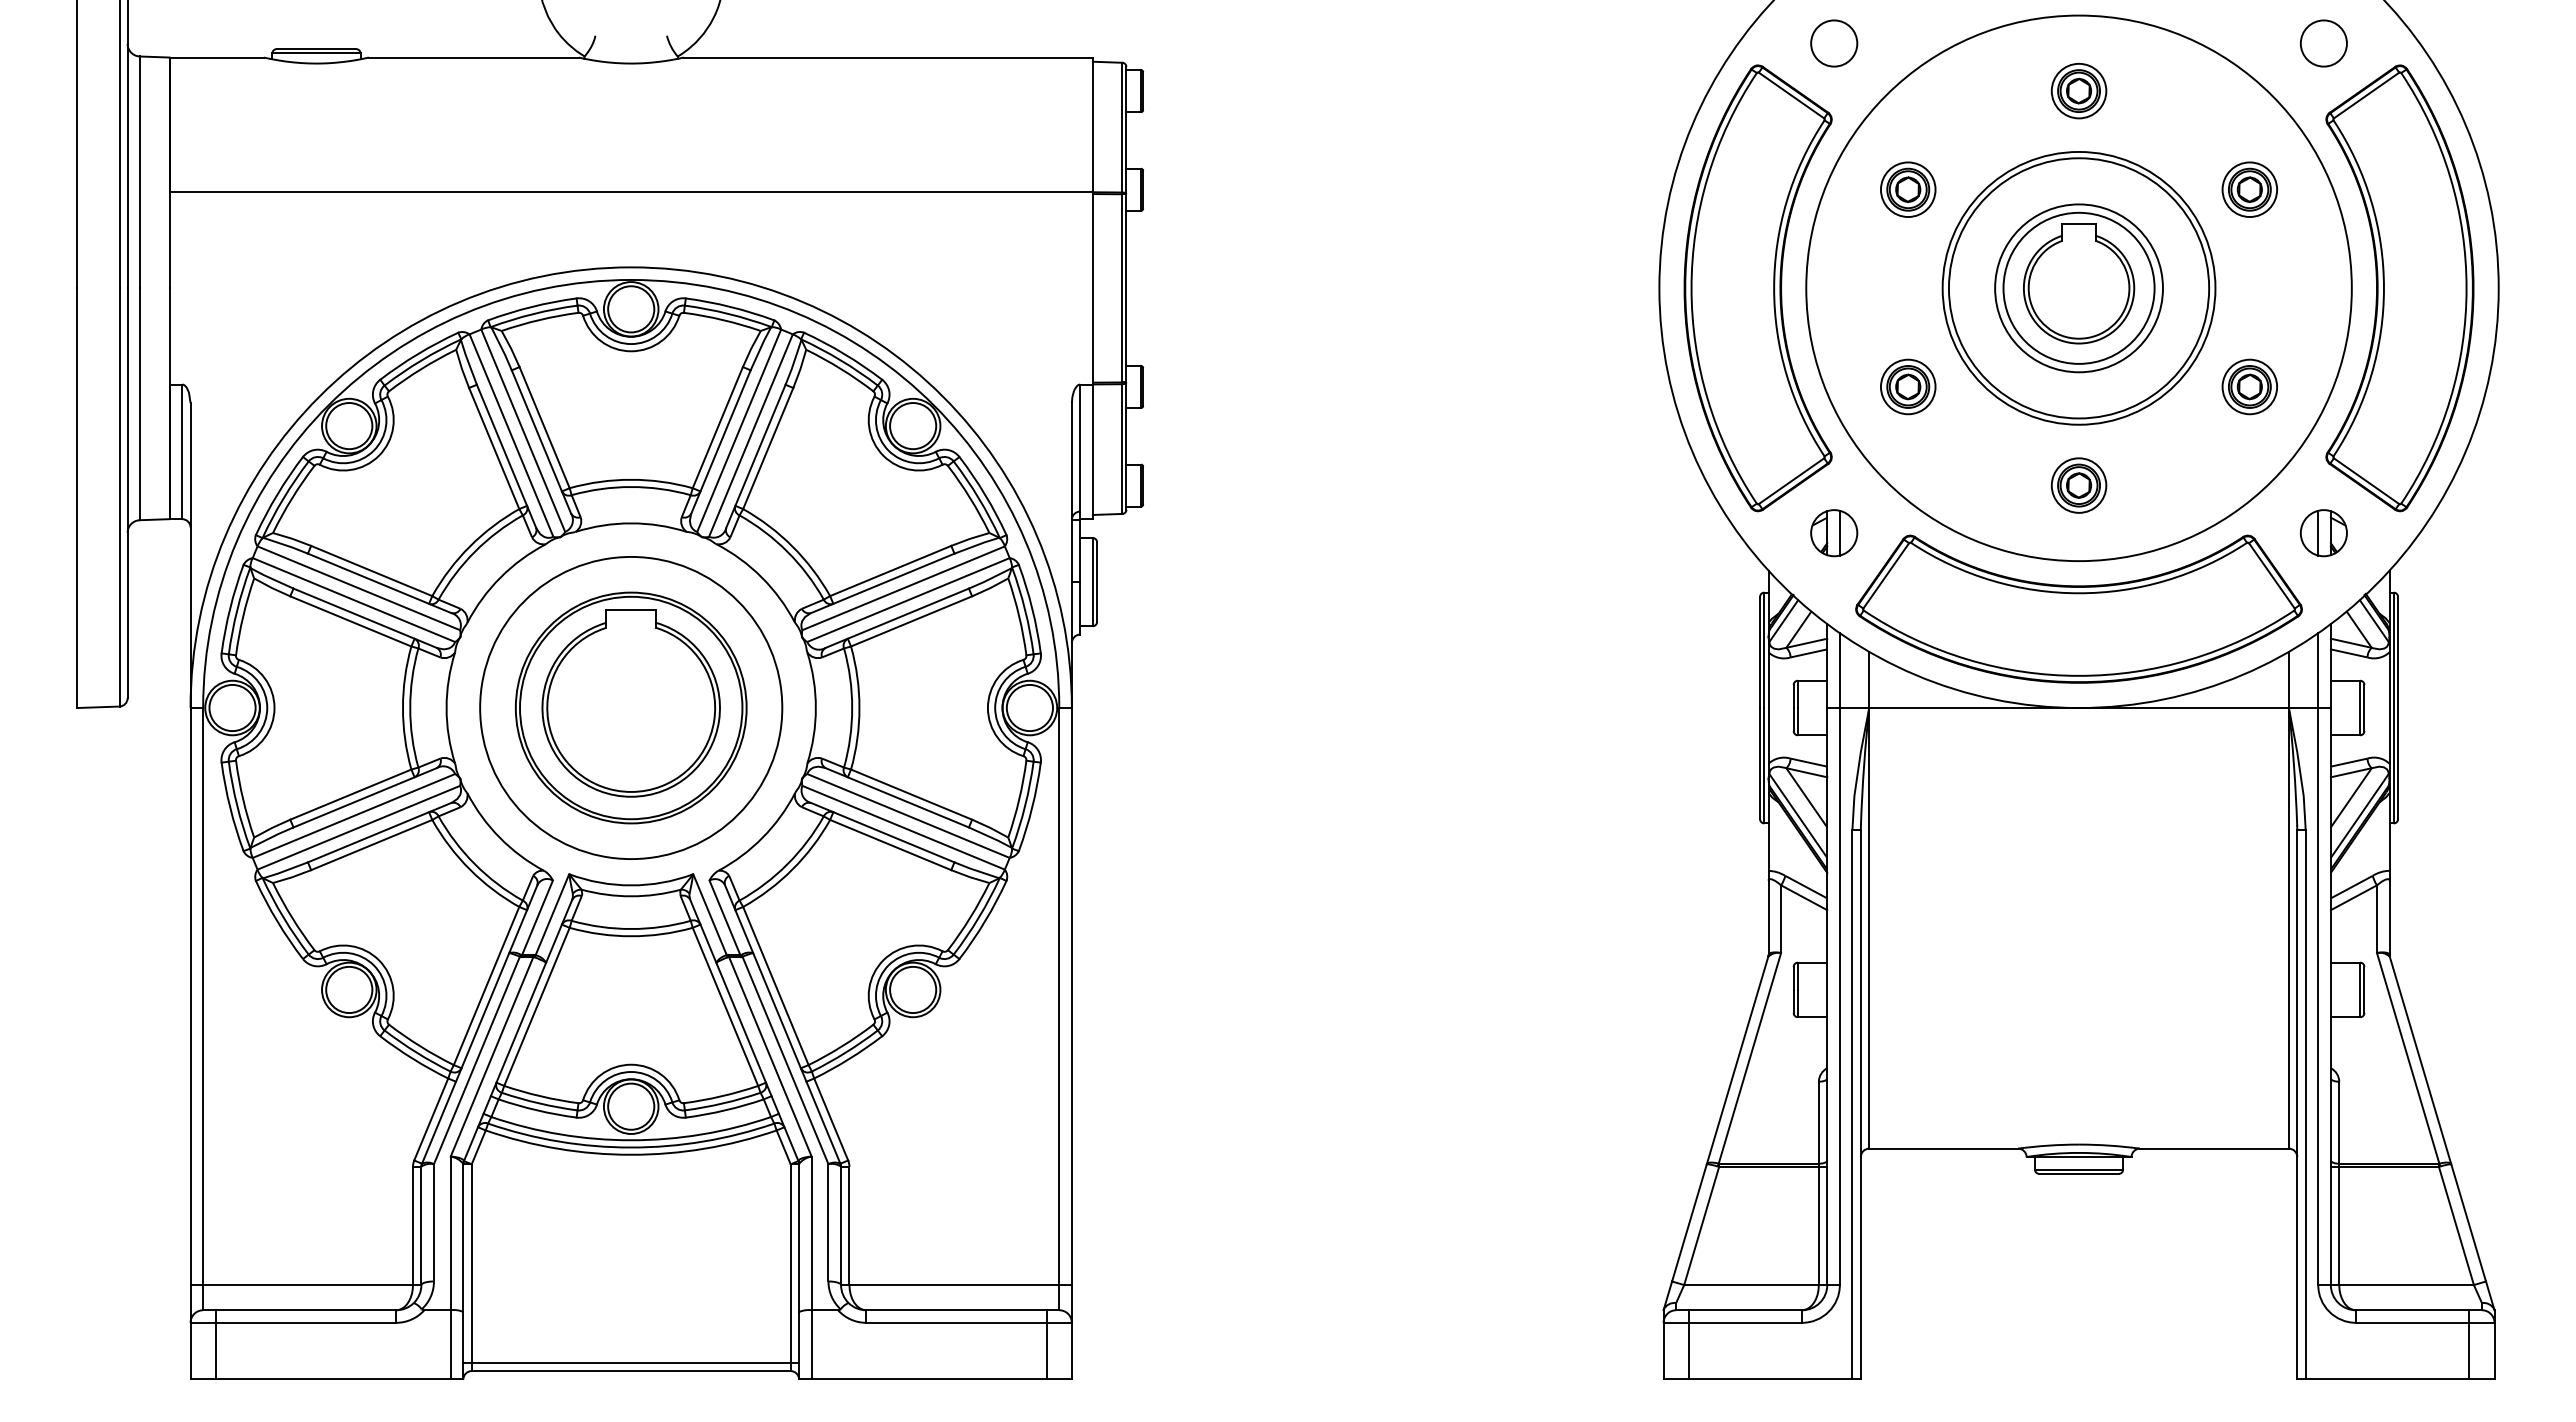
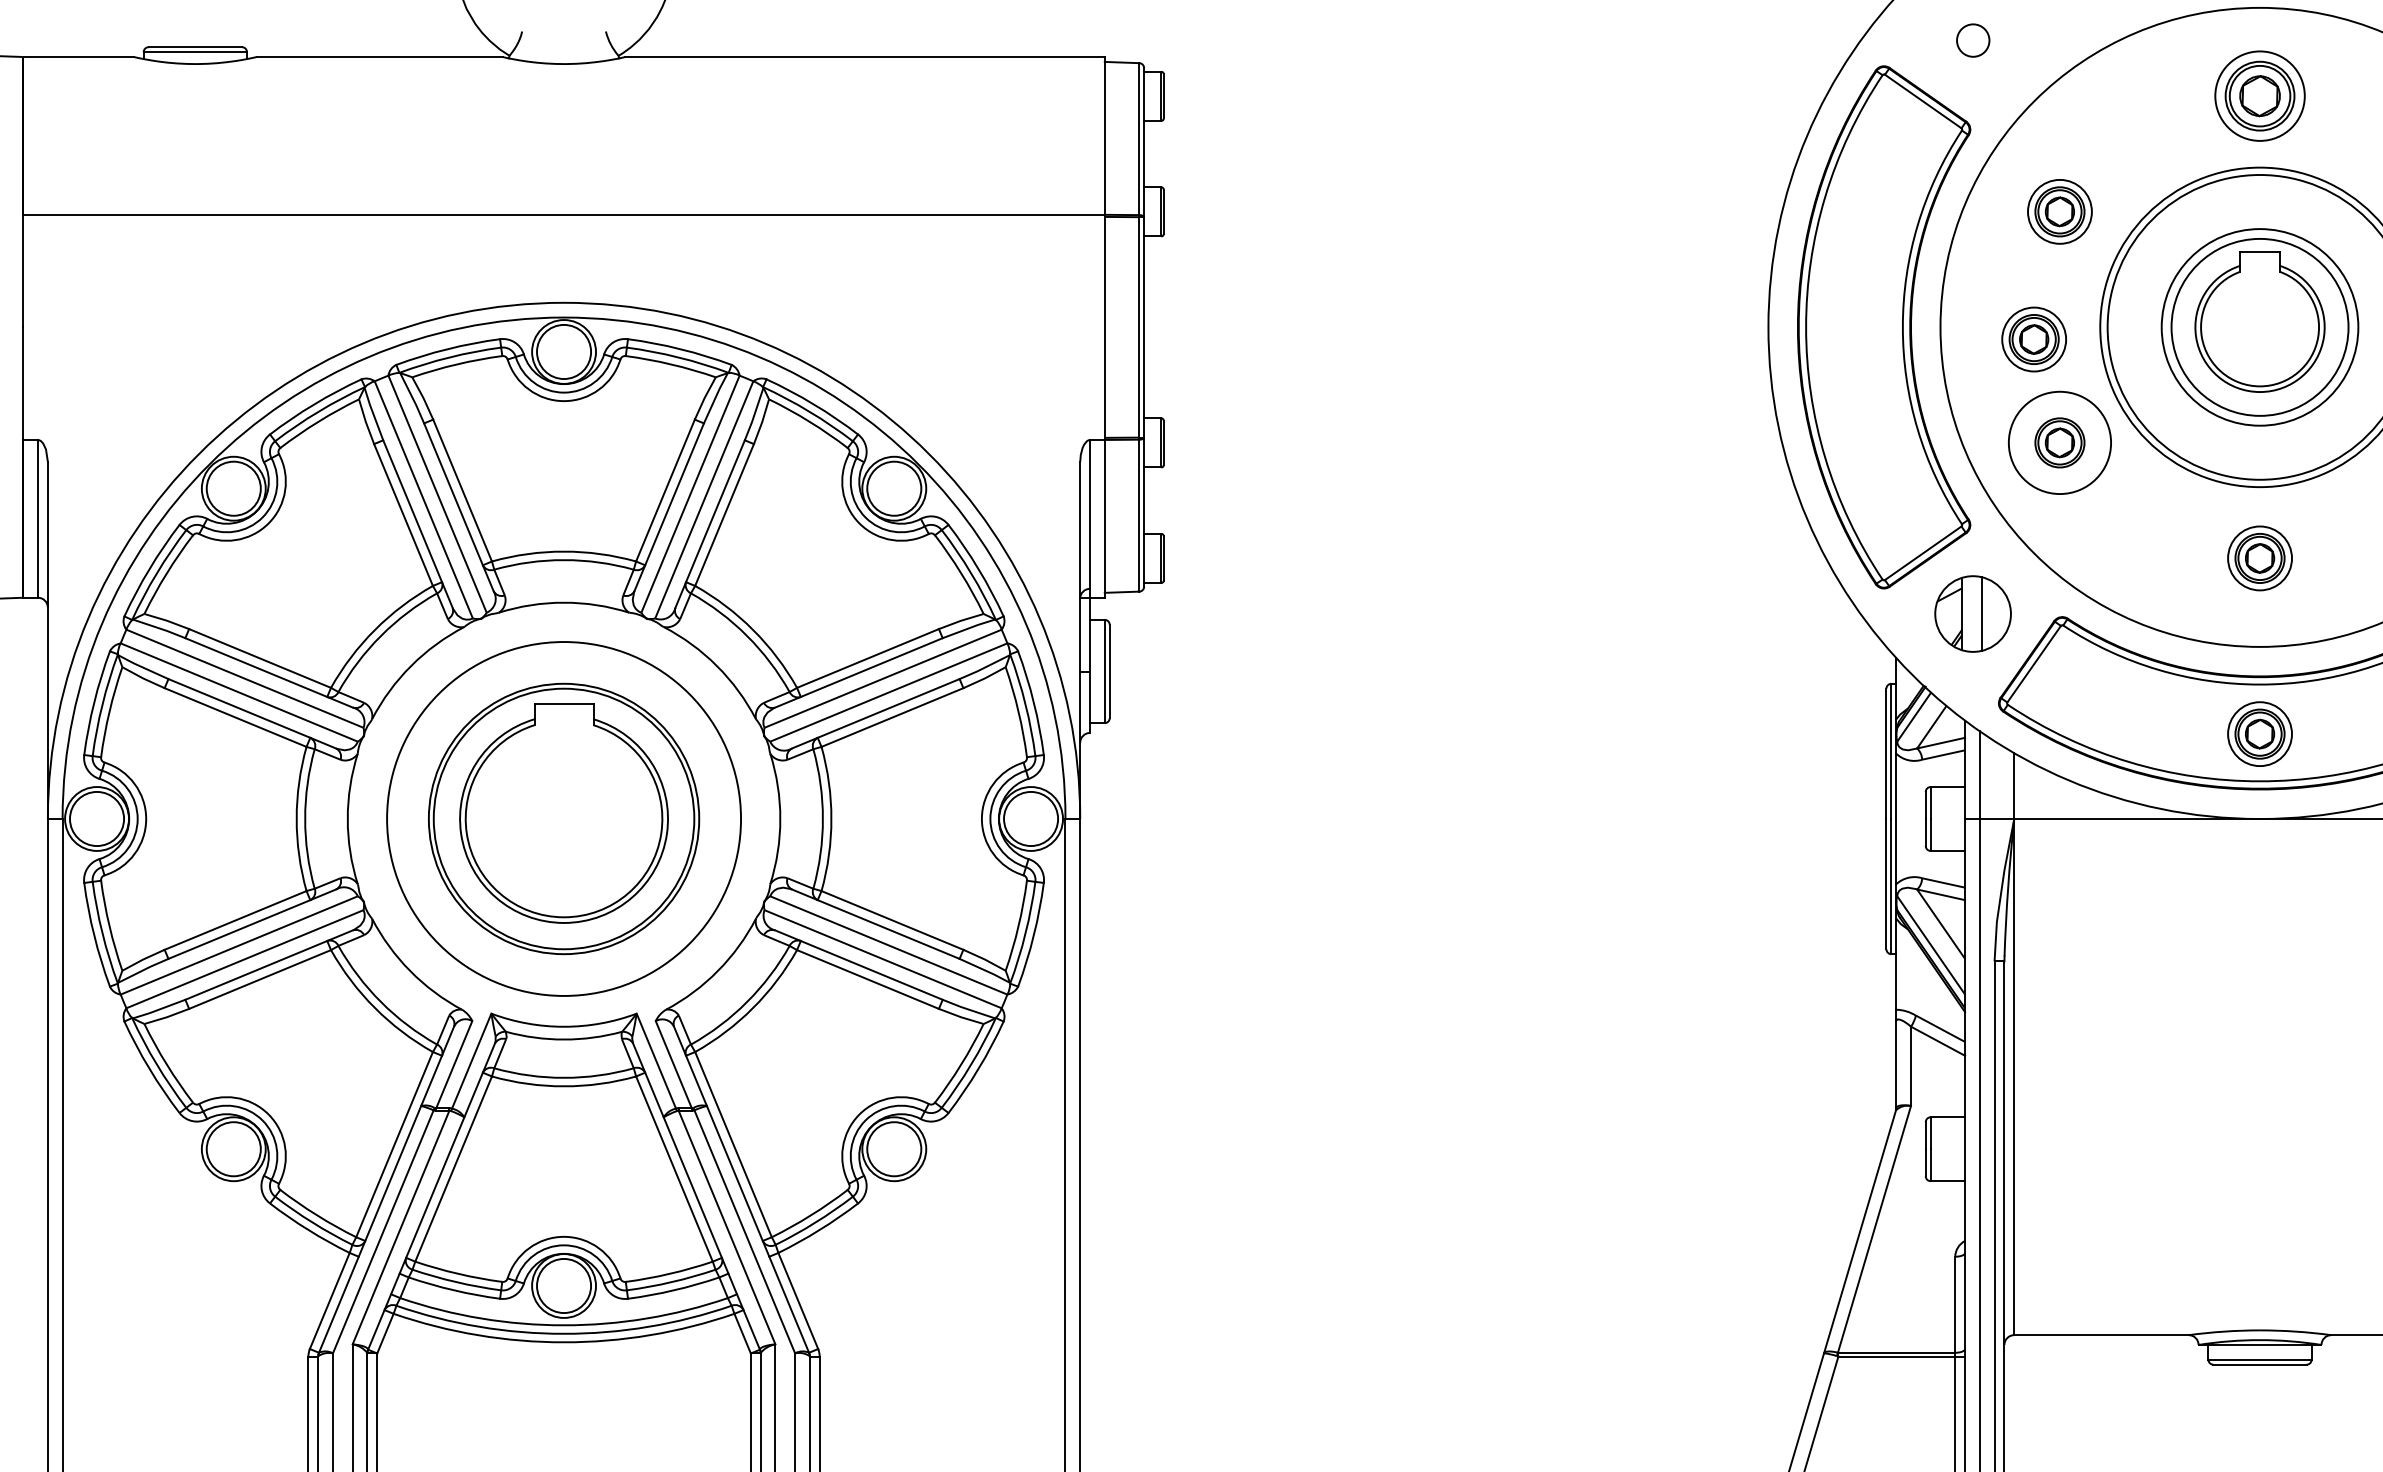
circle: (1834, 43) -> (1973, 40), size x0.6
part: (2078, 91) -> (2259, 96), size x1.4
part: (1886, 298) -> (2034, 339), added
circle: (1907, 386) -> (2059, 442), size x1.6
part: (1834, 533) -> (1973, 614), size x1.4
part: (2078, 635) -> (2259, 734), added

